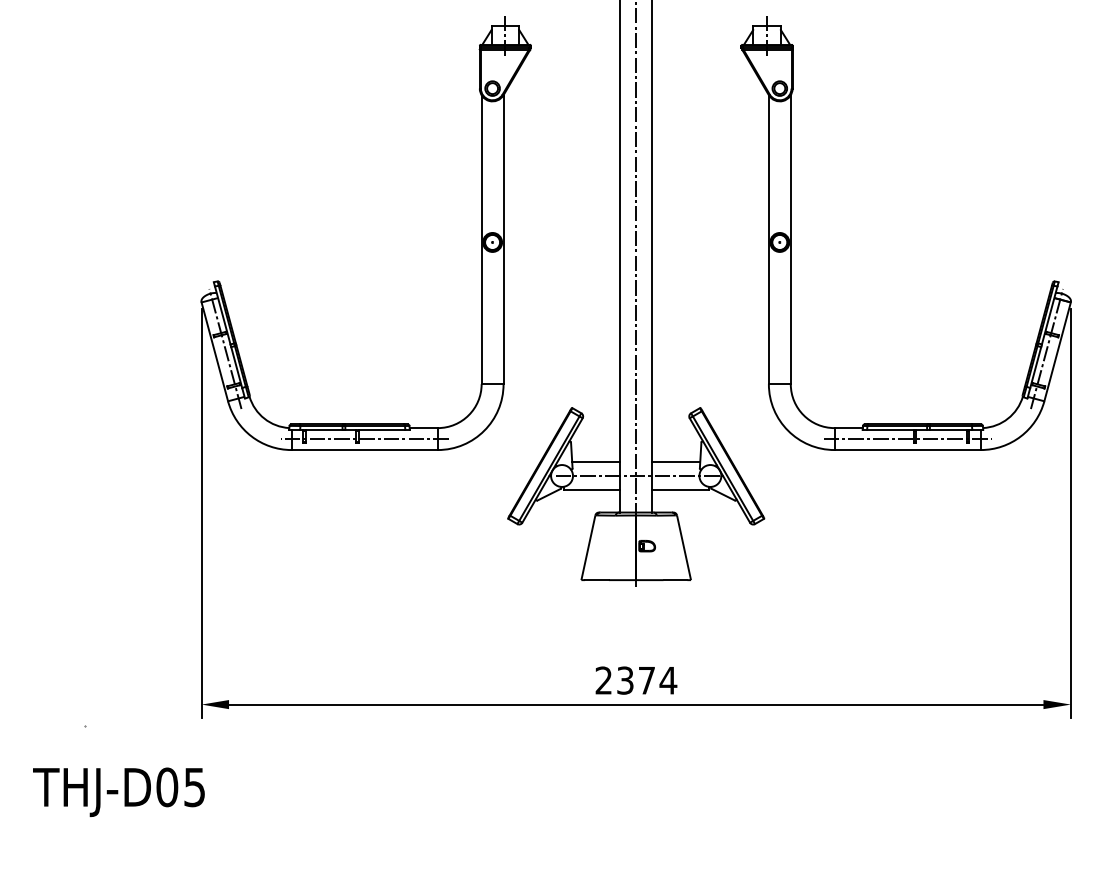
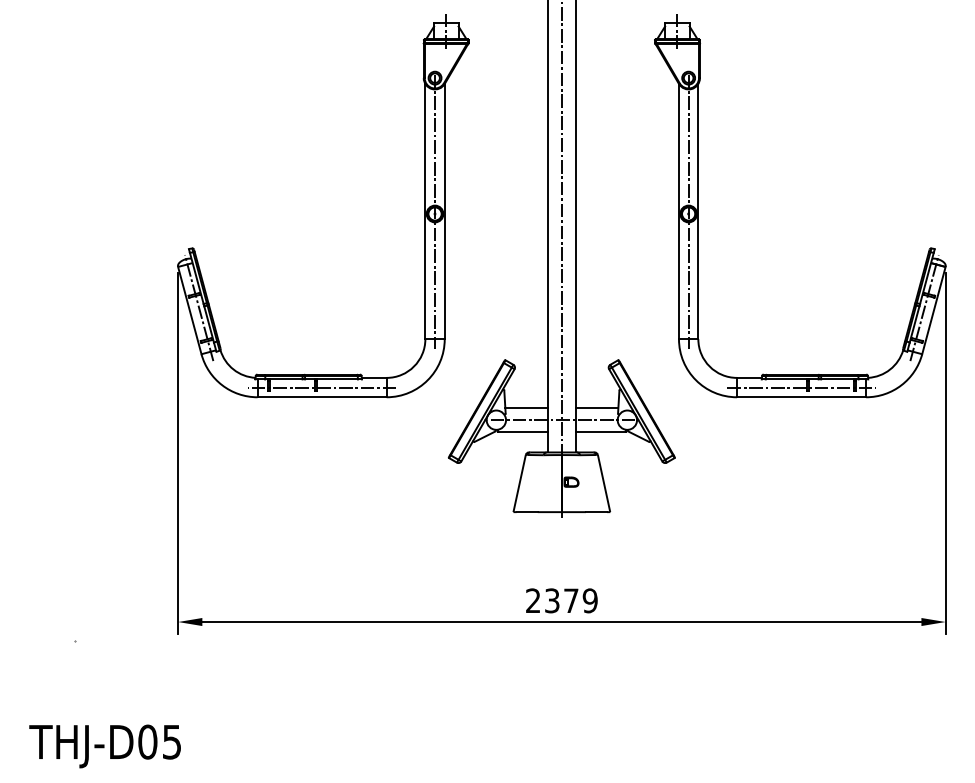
line: (493, 239) -> (435, 211), added
line: (779, 239) -> (688, 211), added
text: (668, 680) -> (590, 600), 2374 -> 2379
text: (118, 792) -> (104, 746), moved

